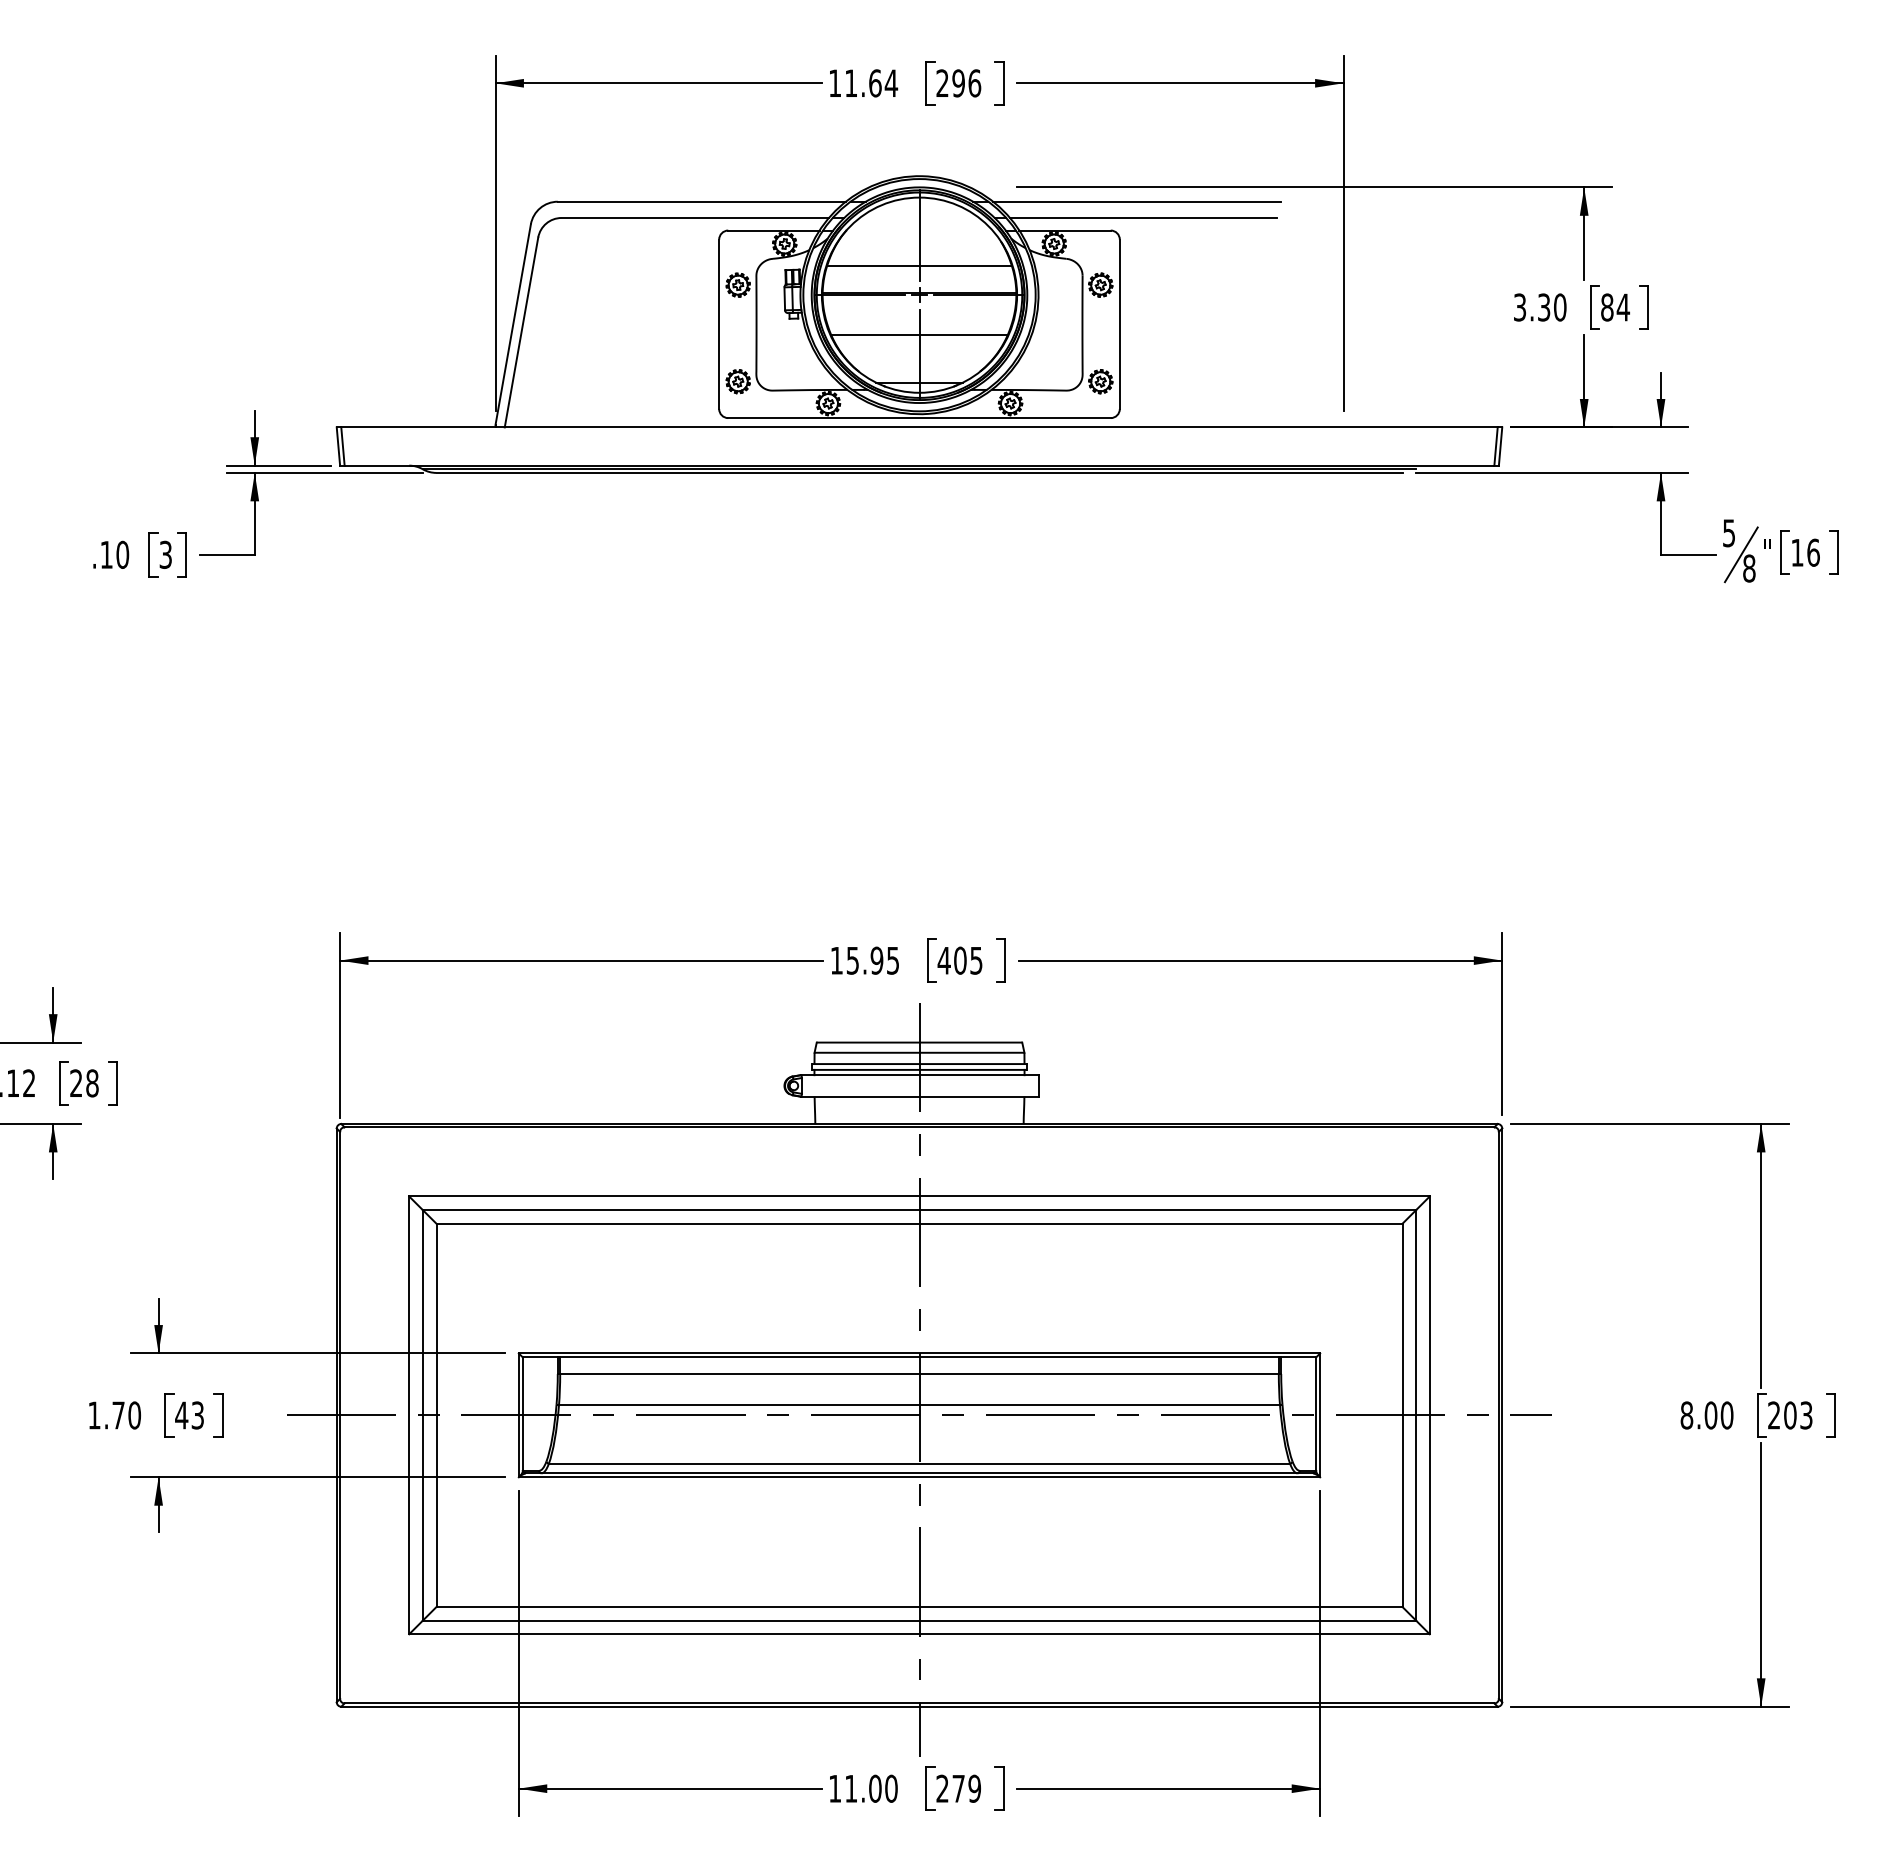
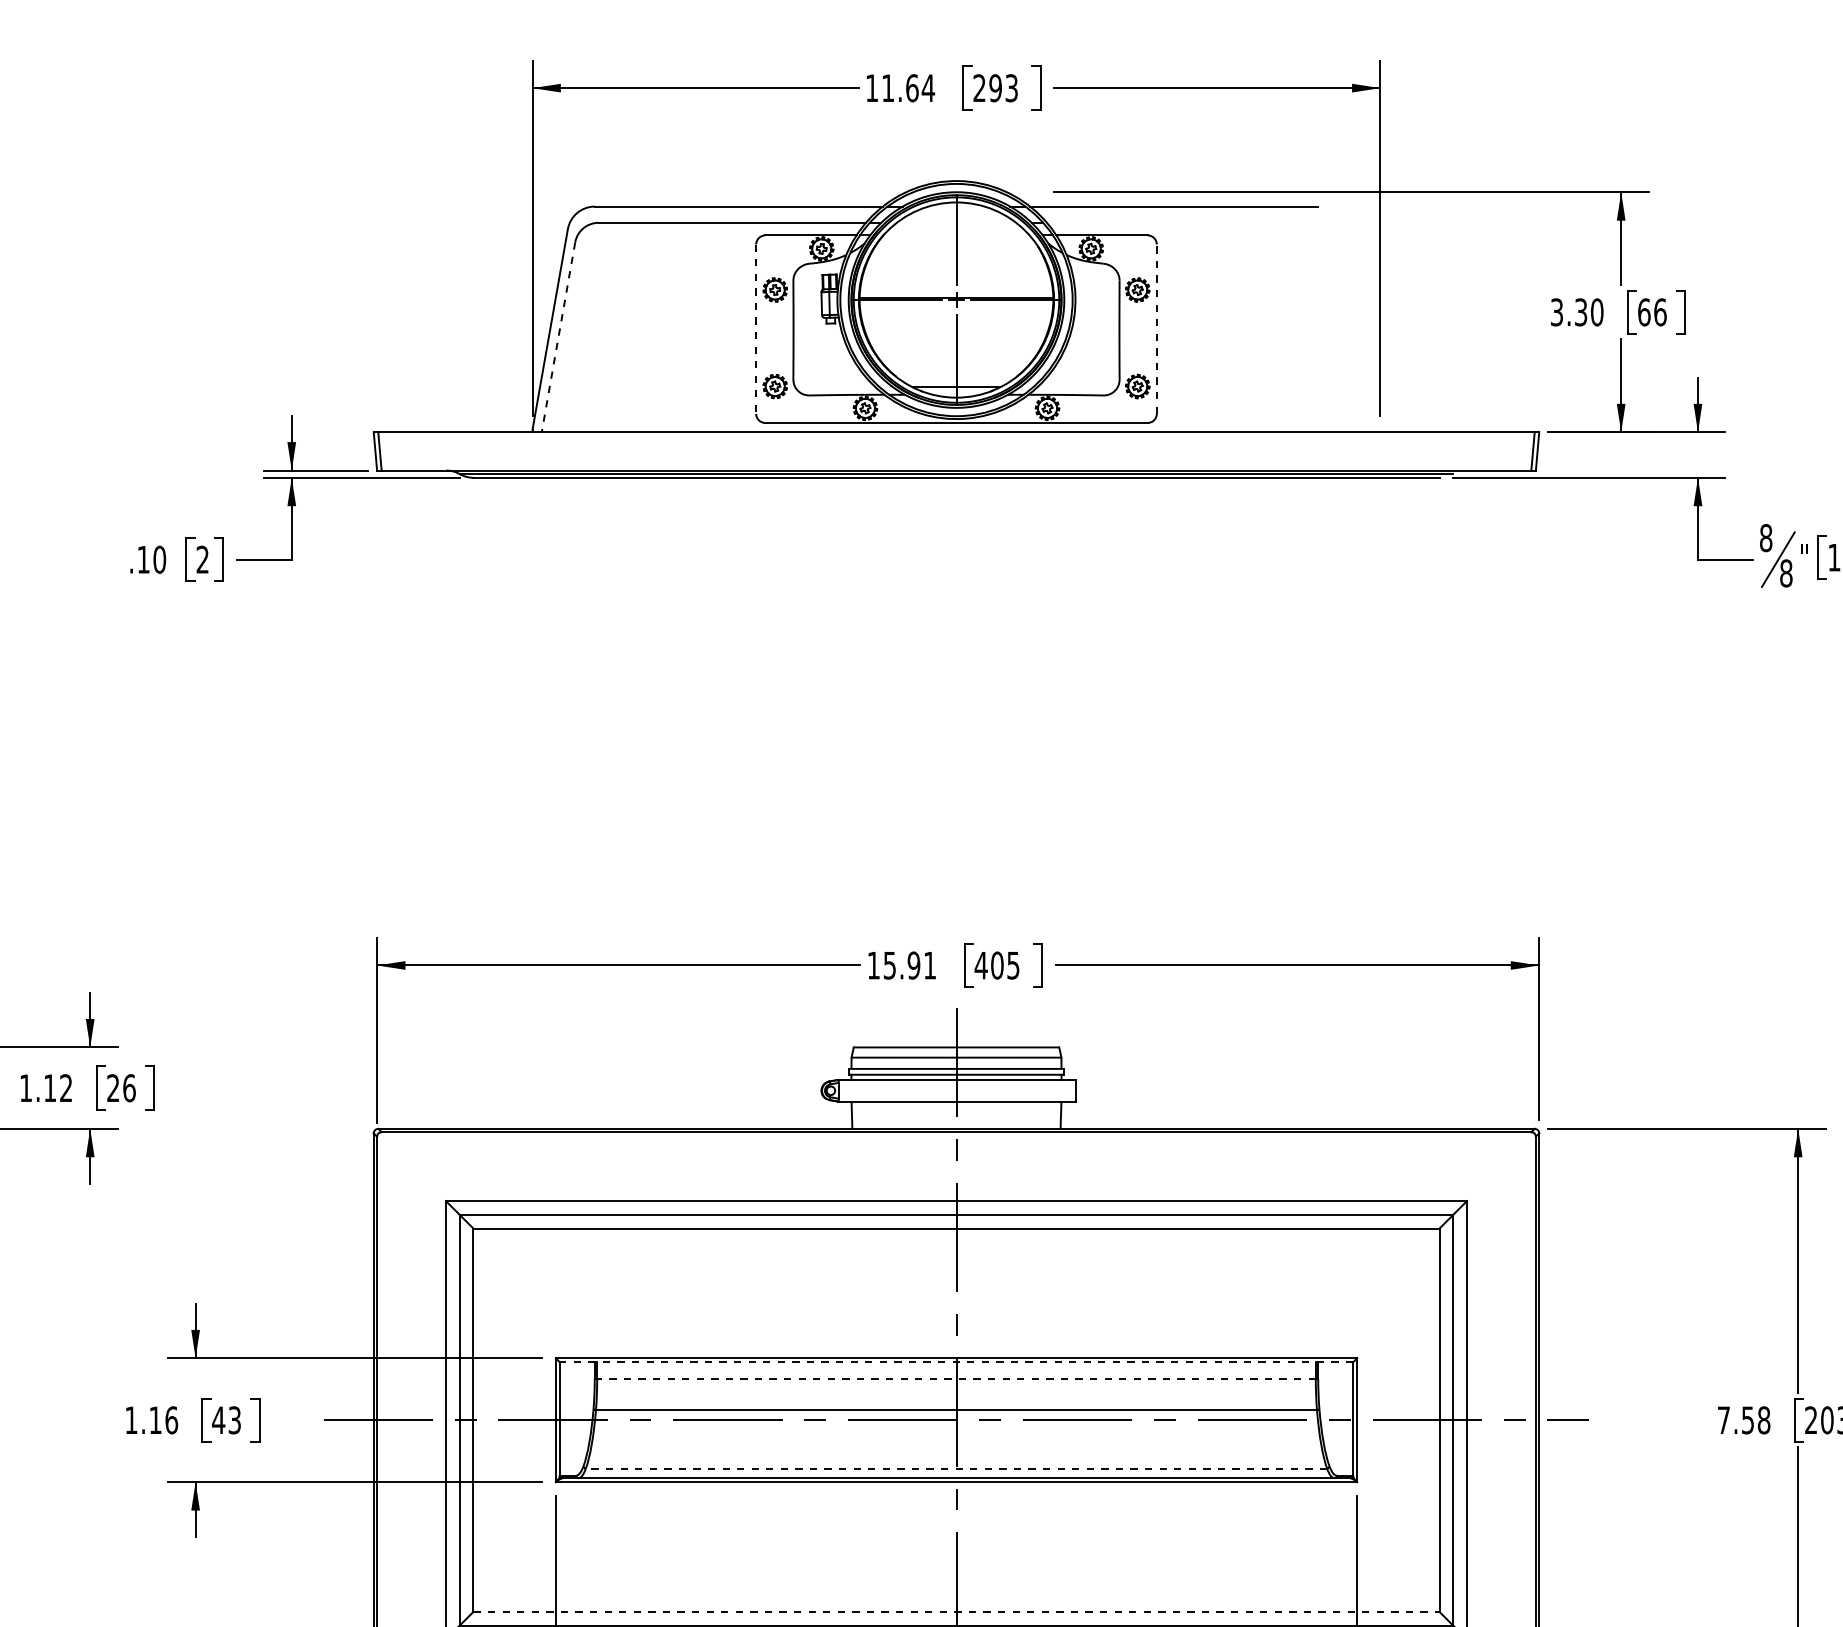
text: (974, 83) -> (1011, 88), 296 -> 293
line: (1143, 217) -> (1180, 222), removed
line: (919, 266) -> (956, 271), removed
text: (1615, 307) -> (1652, 312), 84 -> 66
line: (719, 324) -> (756, 329), solid -> dashed
line: (1119, 324) -> (1156, 329), solid -> dashed
line: (521, 332) -> (558, 337), solid -> dashed
line: (919, 335) -> (956, 340), removed
text: (1729, 533) -> (1766, 538), 5 -> 8
text: (165, 554) -> (202, 559), 3 -> 2
text: (892, 960) -> (929, 965), 15.95 -> 15.91
text: (92, 1083) -> (129, 1088), 28 -> 26
line: (919, 1357) -> (956, 1362), solid -> dashed
line: (919, 1374) -> (956, 1379), solid -> dashed
text: (126, 1415) -> (163, 1420), 1.70 -> 1.16
text: (1706, 1415) -> (1743, 1420), 8.00 -> 7.58
line: (919, 1463) -> (956, 1468), solid -> dashed
line: (920, 1607) -> (957, 1612), solid -> dashed

